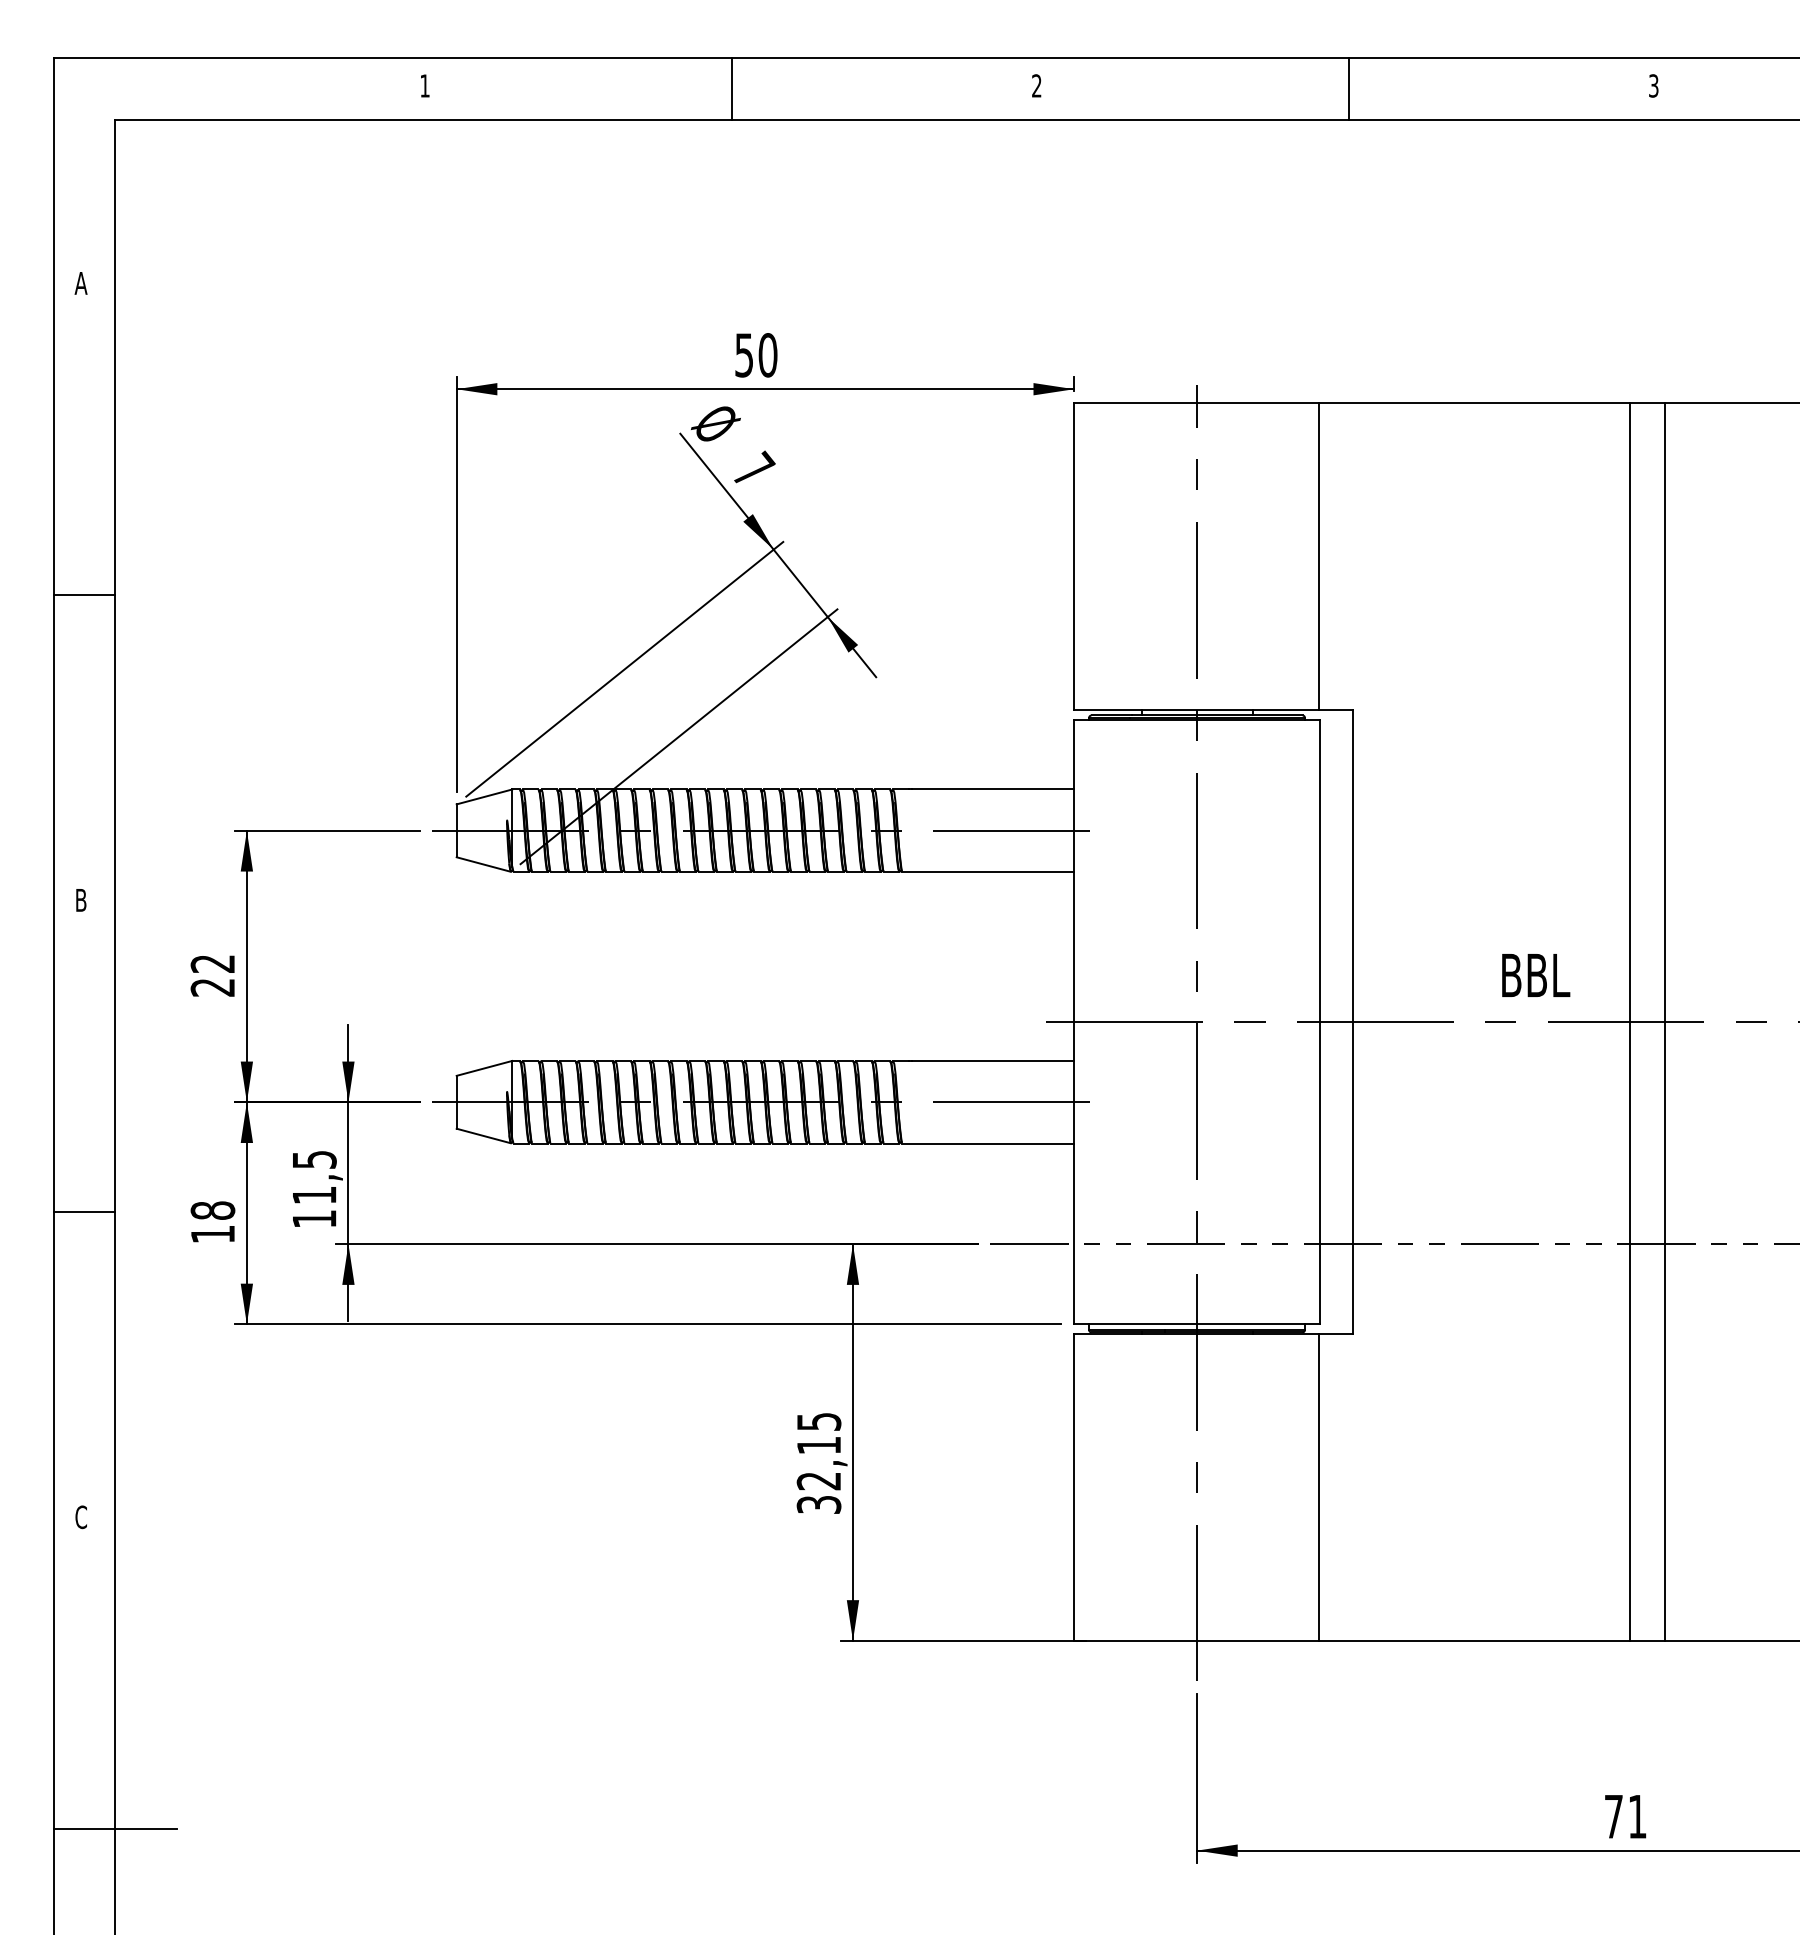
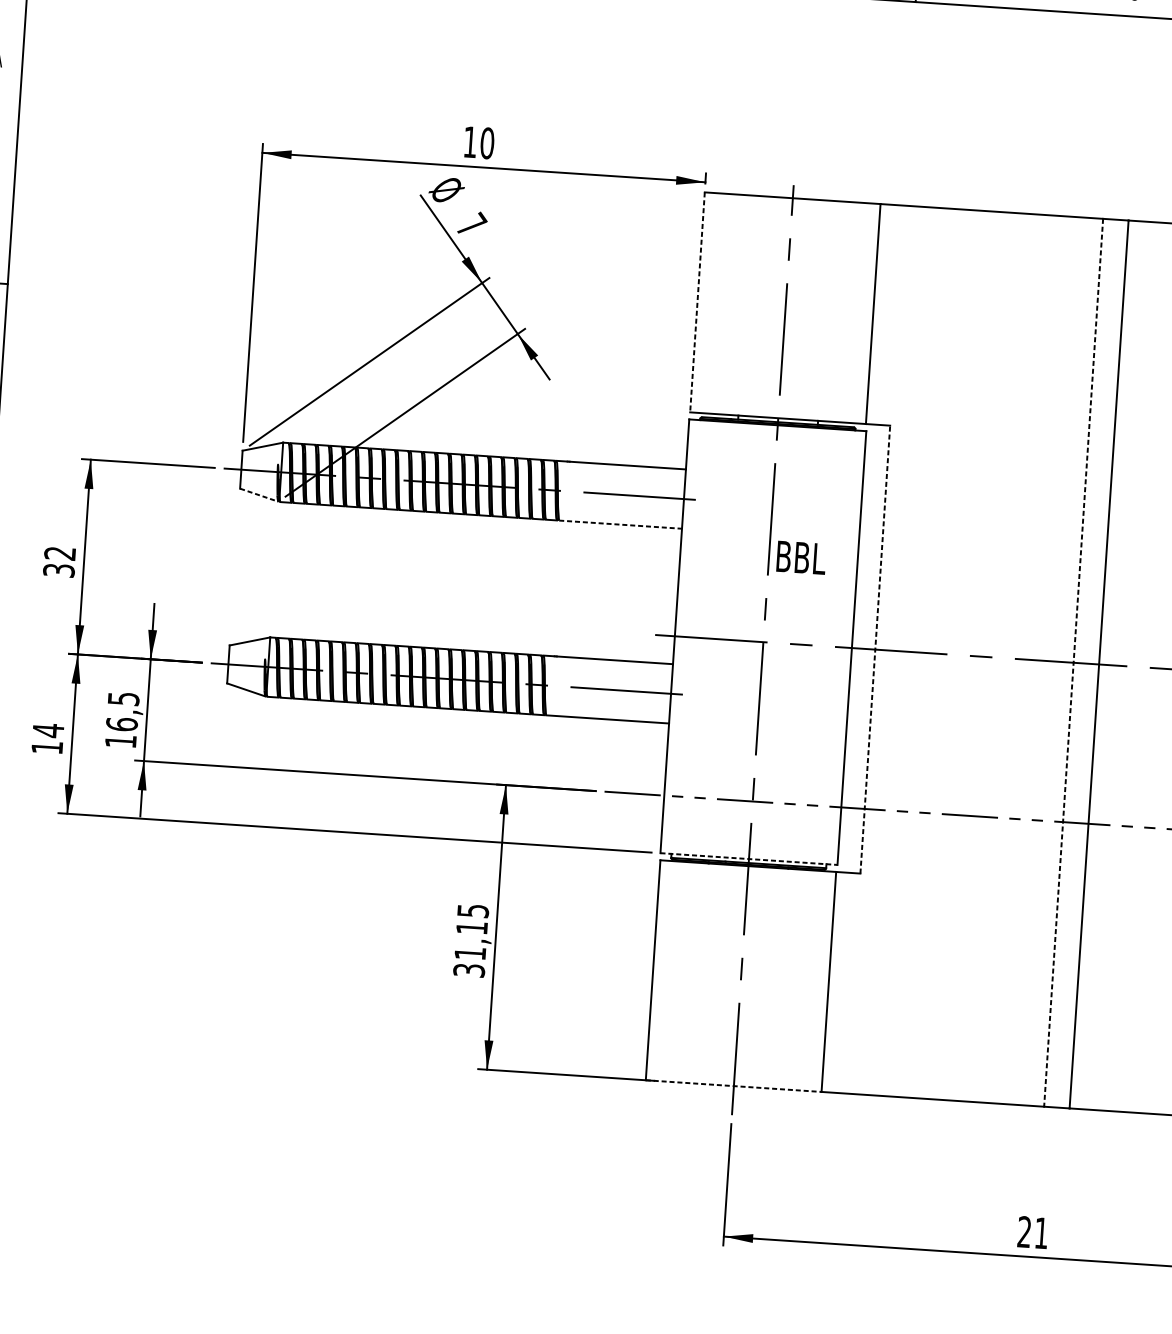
text: (743, 355) -> (469, 142), 50 -> 10
line: (1074, 557) -> (697, 303), solid -> dashed
line: (484, 864) -> (259, 495), solid -> dashed
line: (988, 872) -> (620, 524), solid -> dashed
text: (1536, 975) -> (801, 557), moved
text: (212, 987) -> (58, 570), 22 -> 32
line: (1353, 1021) -> (875, 649), solid -> dashed
line: (1629, 1022) -> (1073, 663), solid -> dashed
text: (314, 1194) -> (122, 723), 11,5 -> 16,5
text: (212, 1210) -> (48, 730), 18 -> 14
line: (1197, 1324) -> (749, 859), solid -> dashed
text: (818, 1481) -> (469, 953), 32,15 -> 31,15
line: (1197, 1640) -> (734, 1085), solid -> dashed
text: (1613, 1816) -> (1024, 1231), 71 -> 21

